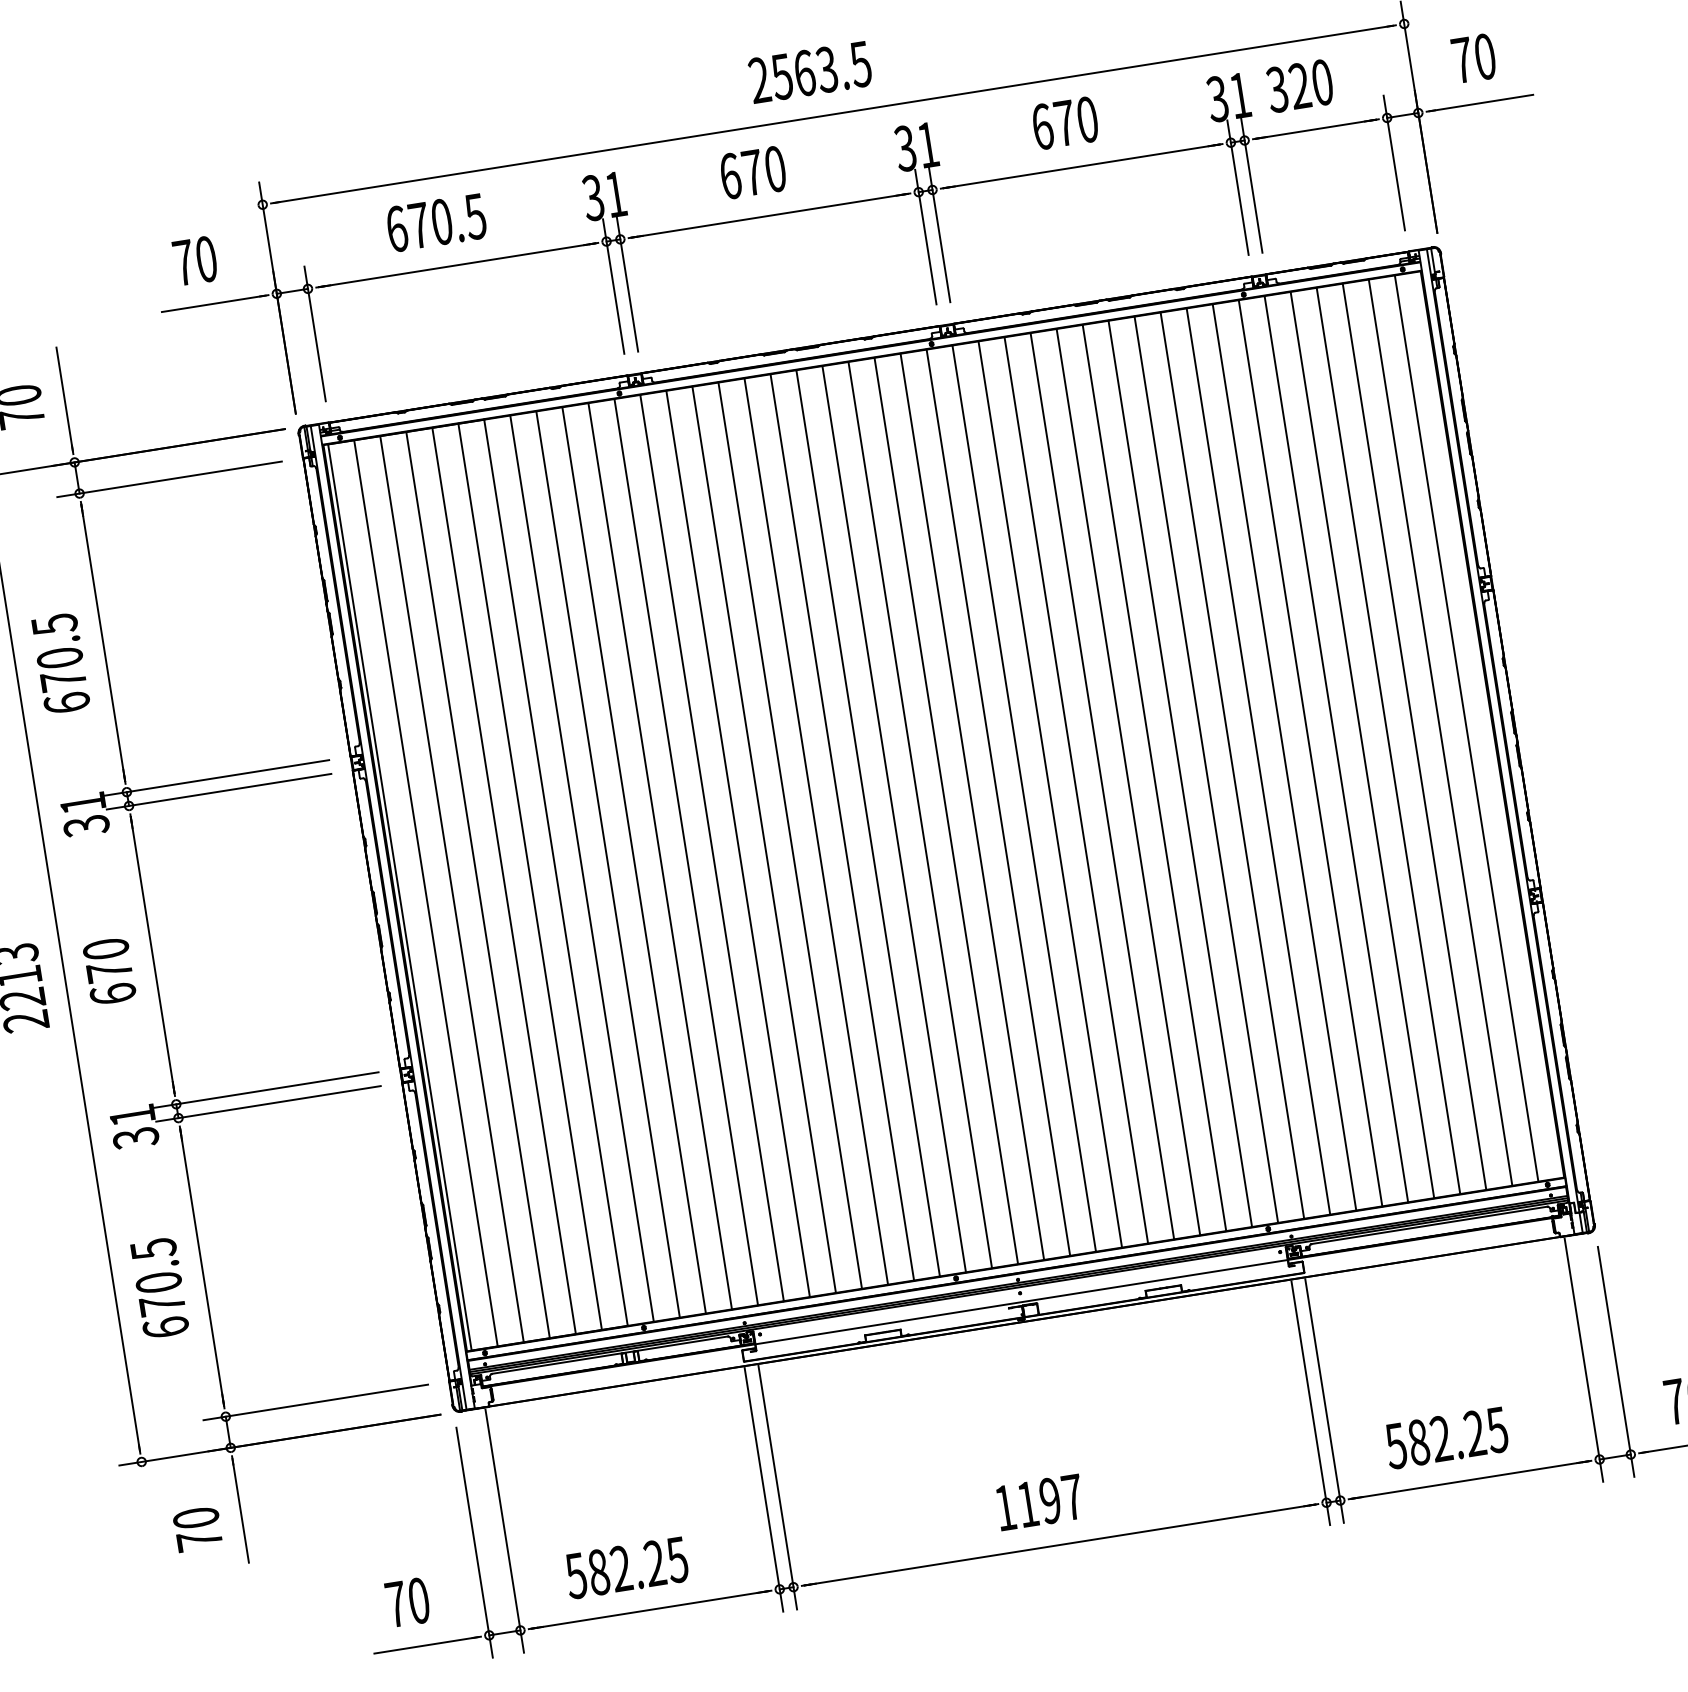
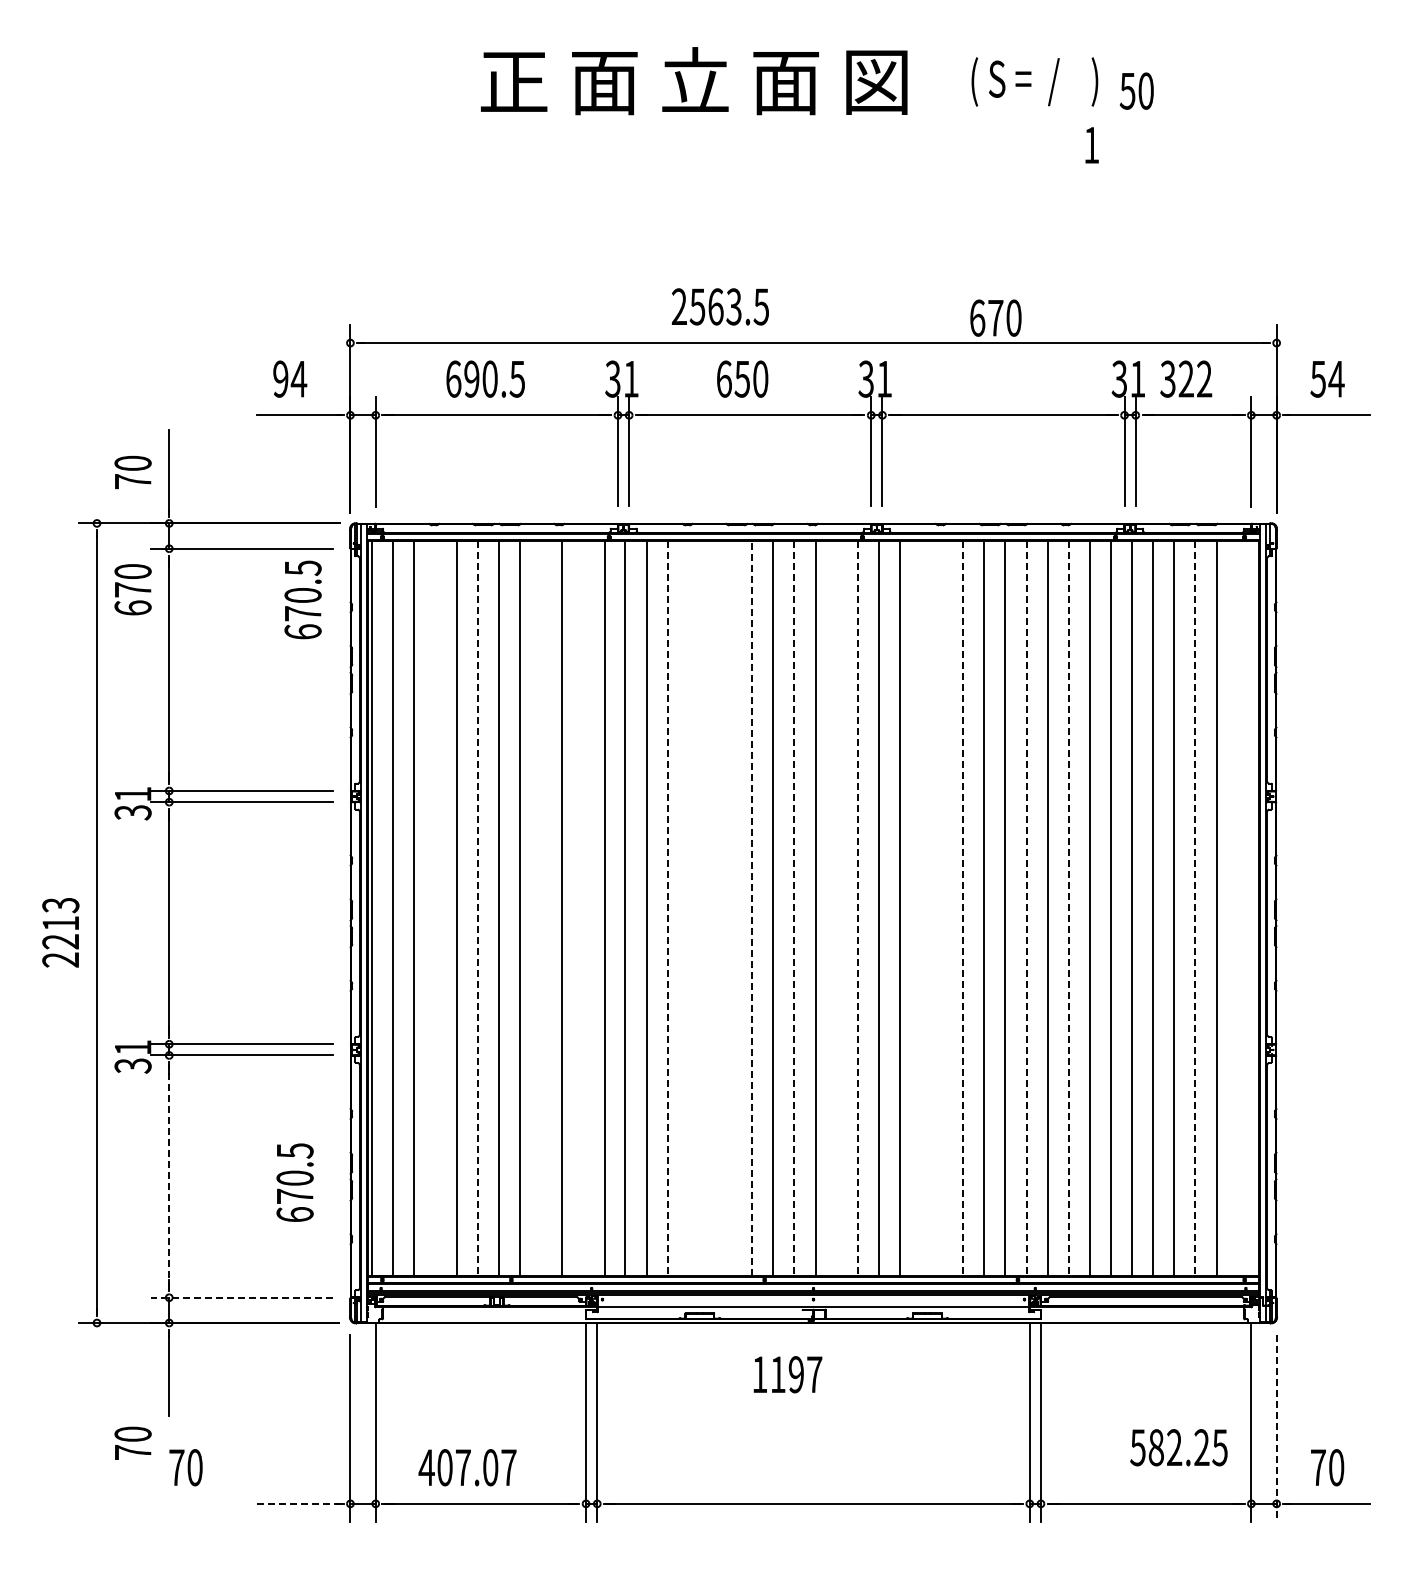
text: (1473, 57) -> (1327, 378), 70 -> 54
text: (810, 71) -> (720, 306), moved
text: (1322, 81) -> (1204, 378), 320 -> 322
text: (1064, 122) -> (995, 317), moved
text: (753, 173) -> (742, 379), 670 -> 650
text: (418, 224) -> (471, 378), 670.5 -> 690.5
text: (195, 260) -> (290, 378), 70 -> 94
text: (60, 663) -> (302, 599), moved
line: (1466, 728) -> (1237, 908), removed
line: (1414, 736) -> (1195, 908), solid -> dashed
line: (1258, 761) -> (1068, 908), solid -> dashed
line: (1206, 769) -> (1026, 908), solid -> dashed
line: (1128, 781) -> (963, 908), solid -> dashed
line: (1102, 786) -> (942, 908), removed
line: (1076, 790) -> (921, 908), removed
line: (998, 802) -> (857, 908), solid -> dashed
line: (972, 806) -> (836, 908), removed
line: (920, 814) -> (794, 908), solid -> dashed
line: (868, 823) -> (752, 908), solid -> dashed
line: (842, 827) -> (731, 908), removed
line: (816, 831) -> (710, 908), removed
line: (789, 835) -> (688, 908), removed
line: (763, 839) -> (667, 908), solid -> dashed
line: (660, 856) -> (583, 908), removed
line: (608, 864) -> (541, 908), removed
line: (529, 876) -> (477, 908), solid -> dashed
line: (477, 885) -> (435, 908), removed
text: (108, 971) -> (132, 589), moved
line: (202, 1267) -> (169, 1176), solid -> dashed
text: (158, 1288) -> (294, 1182), moved
line: (1616, 1362) -> (1276, 1429), solid -> dashed
line: (314, 1402) -> (241, 1297), solid -> dashed
text: (1446, 1437) -> (1178, 1447), moved
text: (1039, 1502) -> (787, 1374), moved
text: (197, 1528) -> (132, 1442), moved
text: (626, 1567) -> (467, 1467), 582.25 -> 407.07
text: (407, 1602) -> (185, 1467), moved
line: (425, 1645) -> (298, 1503), solid -> dashed

